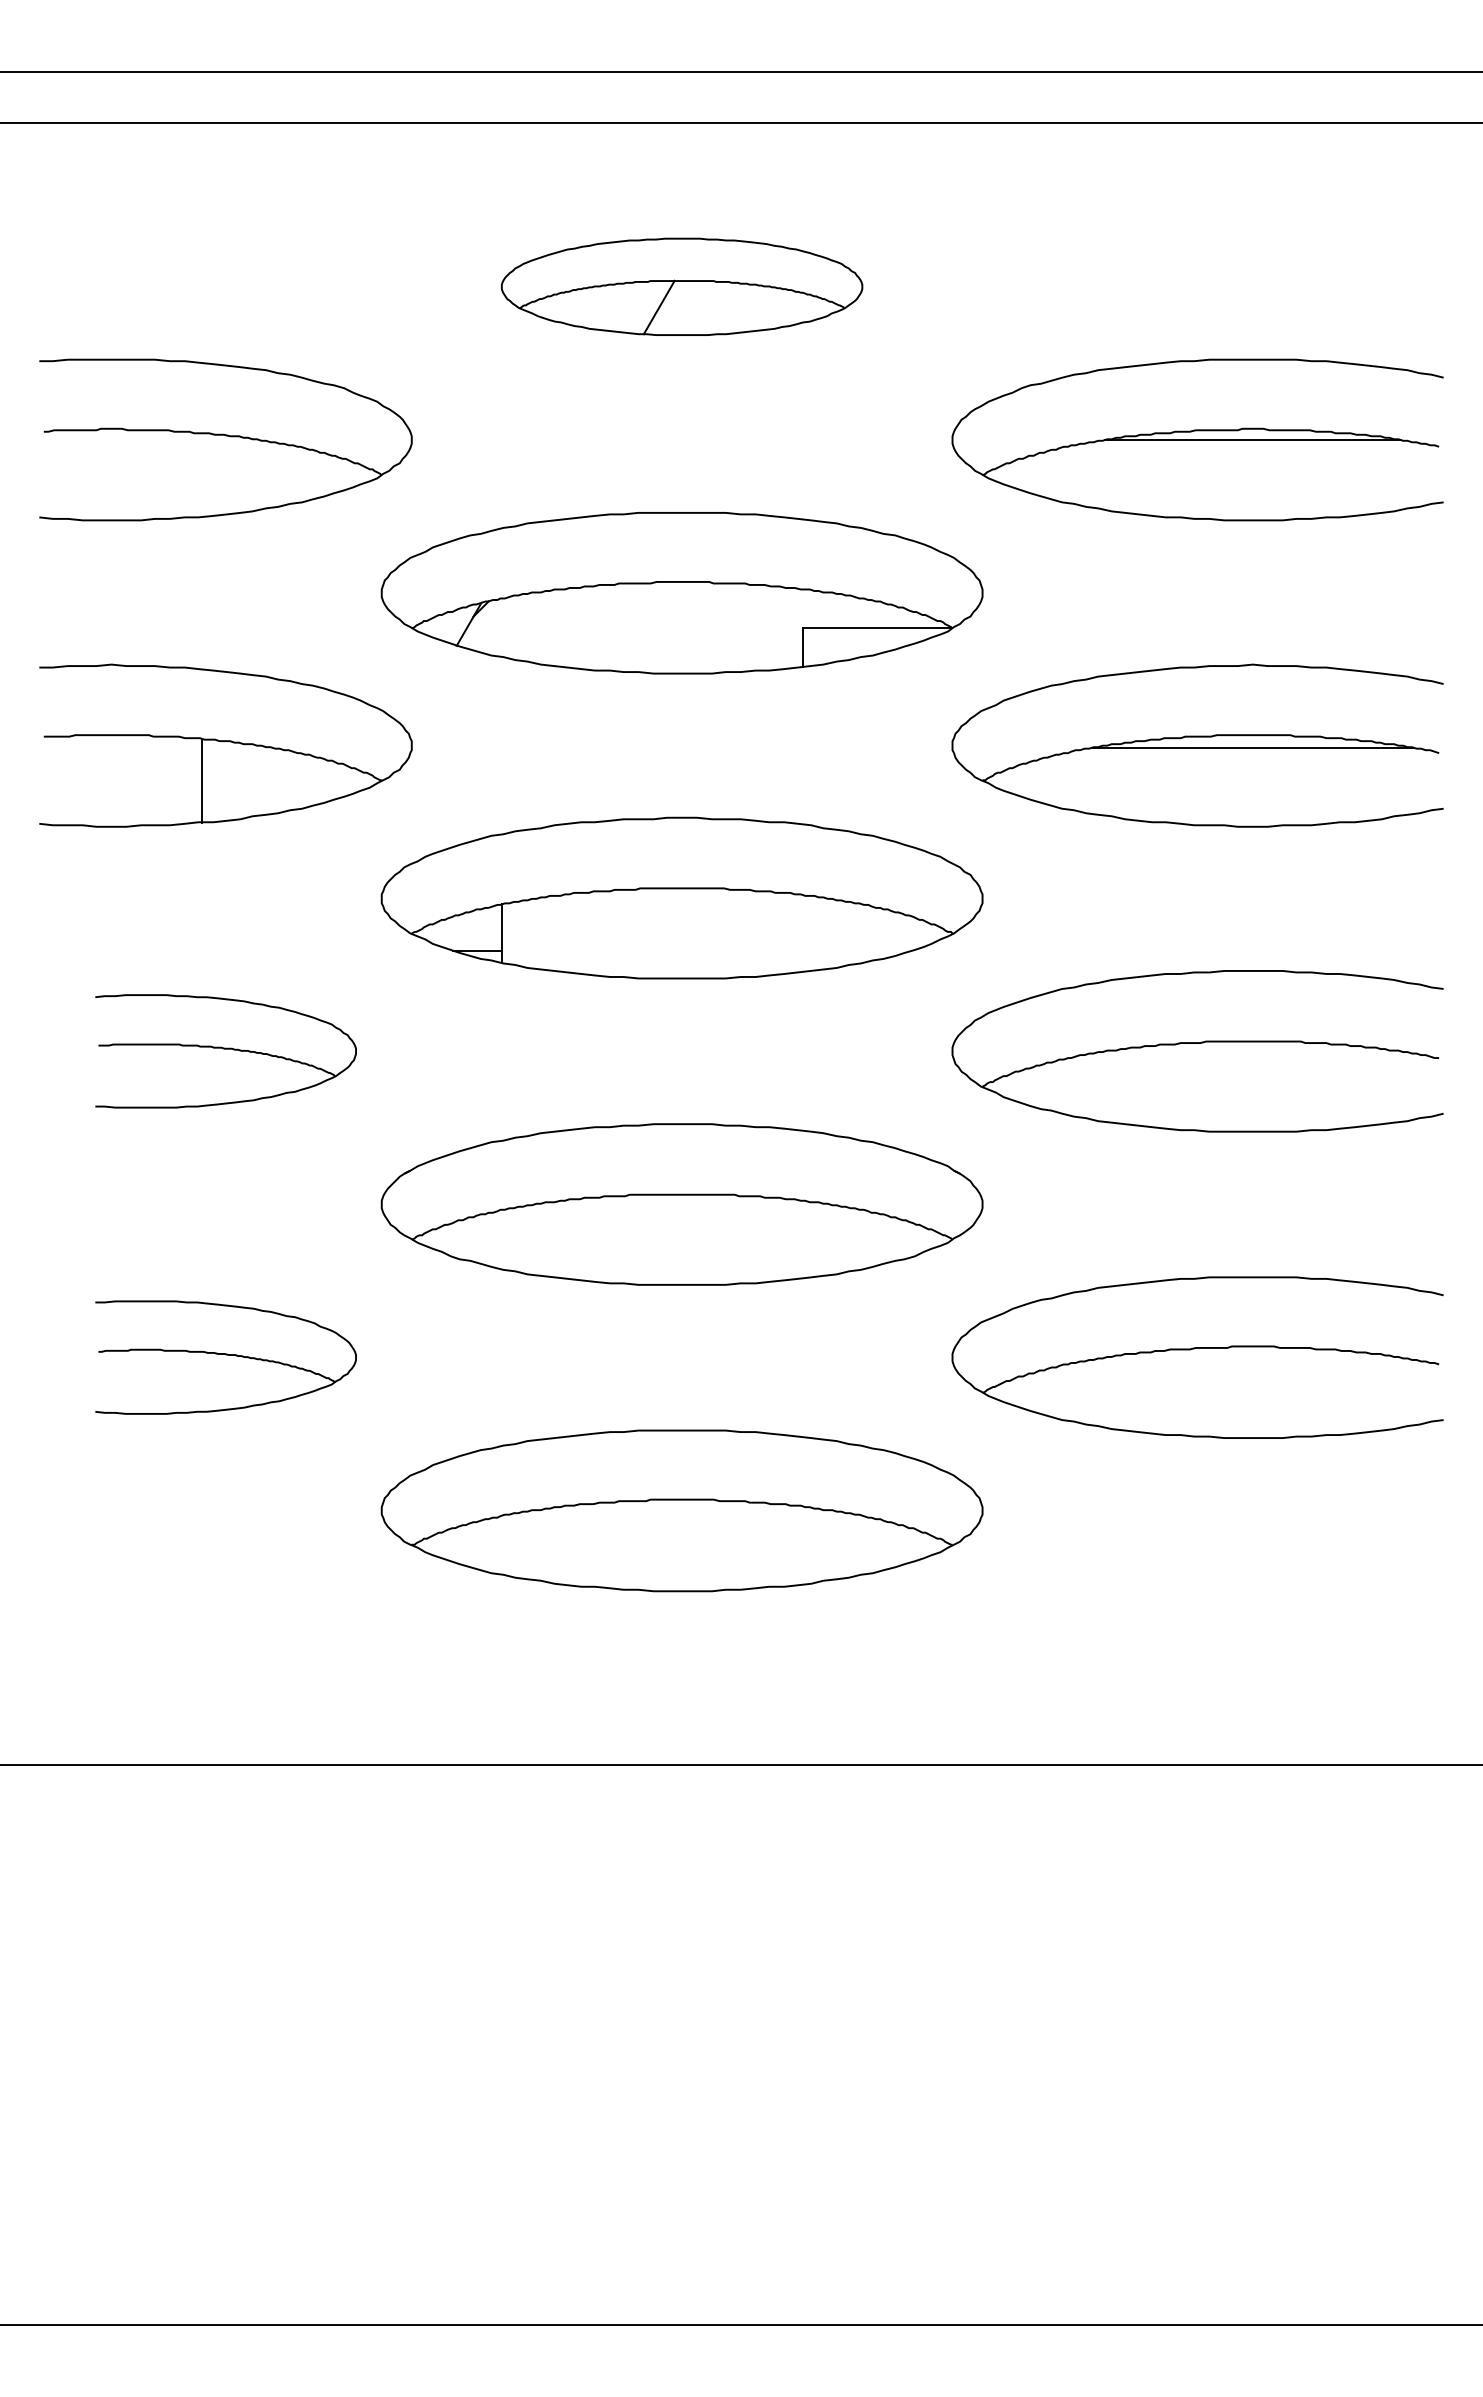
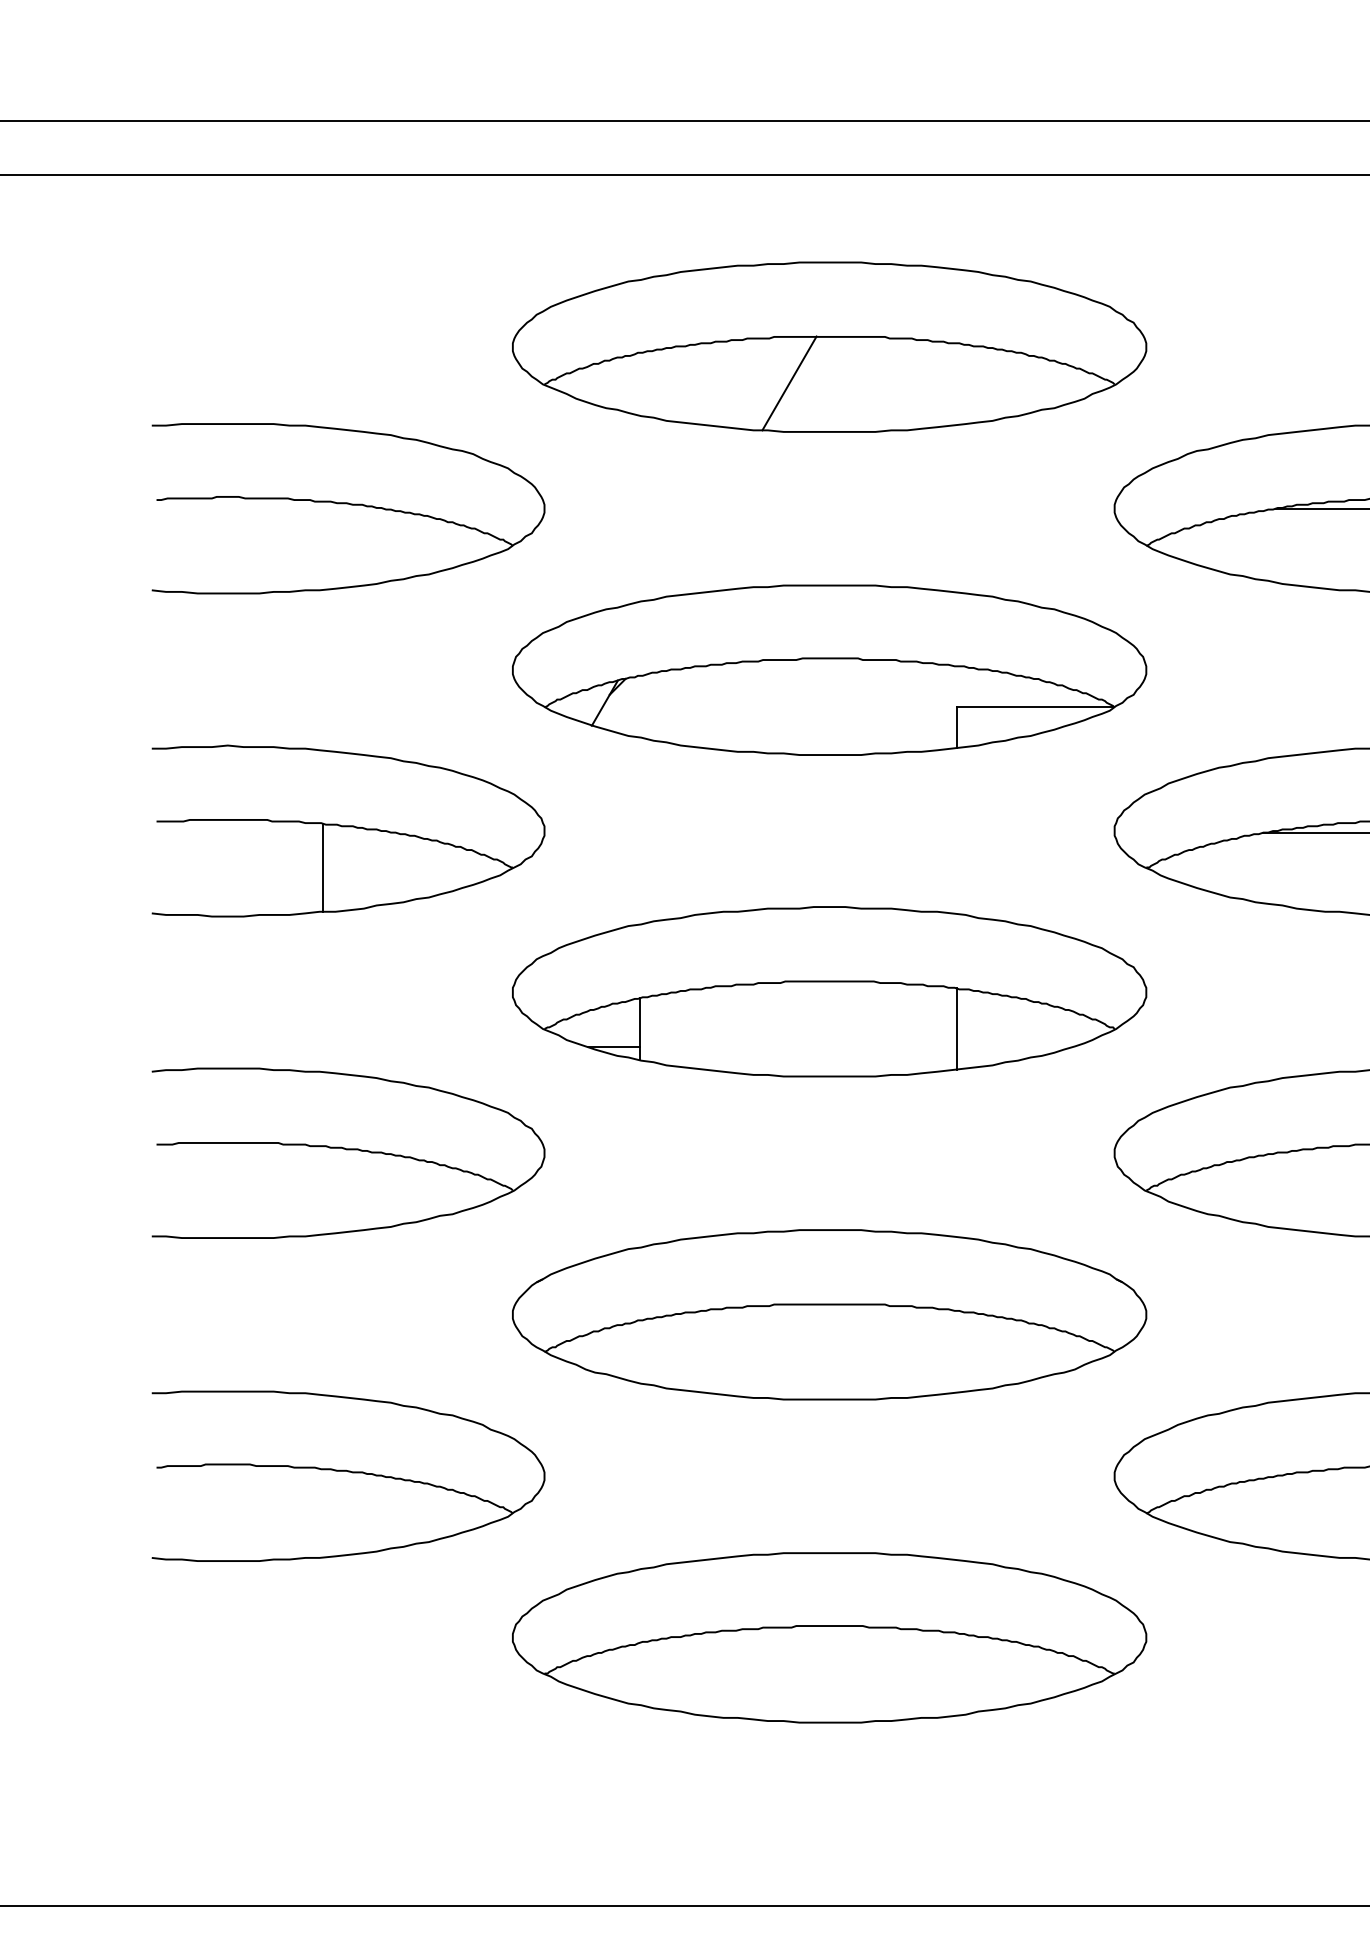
part: (681, 286) -> (828, 346), size x1.67
line: (802, 933) -> (956, 1029), added
part: (225, 1051) -> (348, 1153), size x1.43
part: (225, 1357) -> (348, 1476), size x1.43

